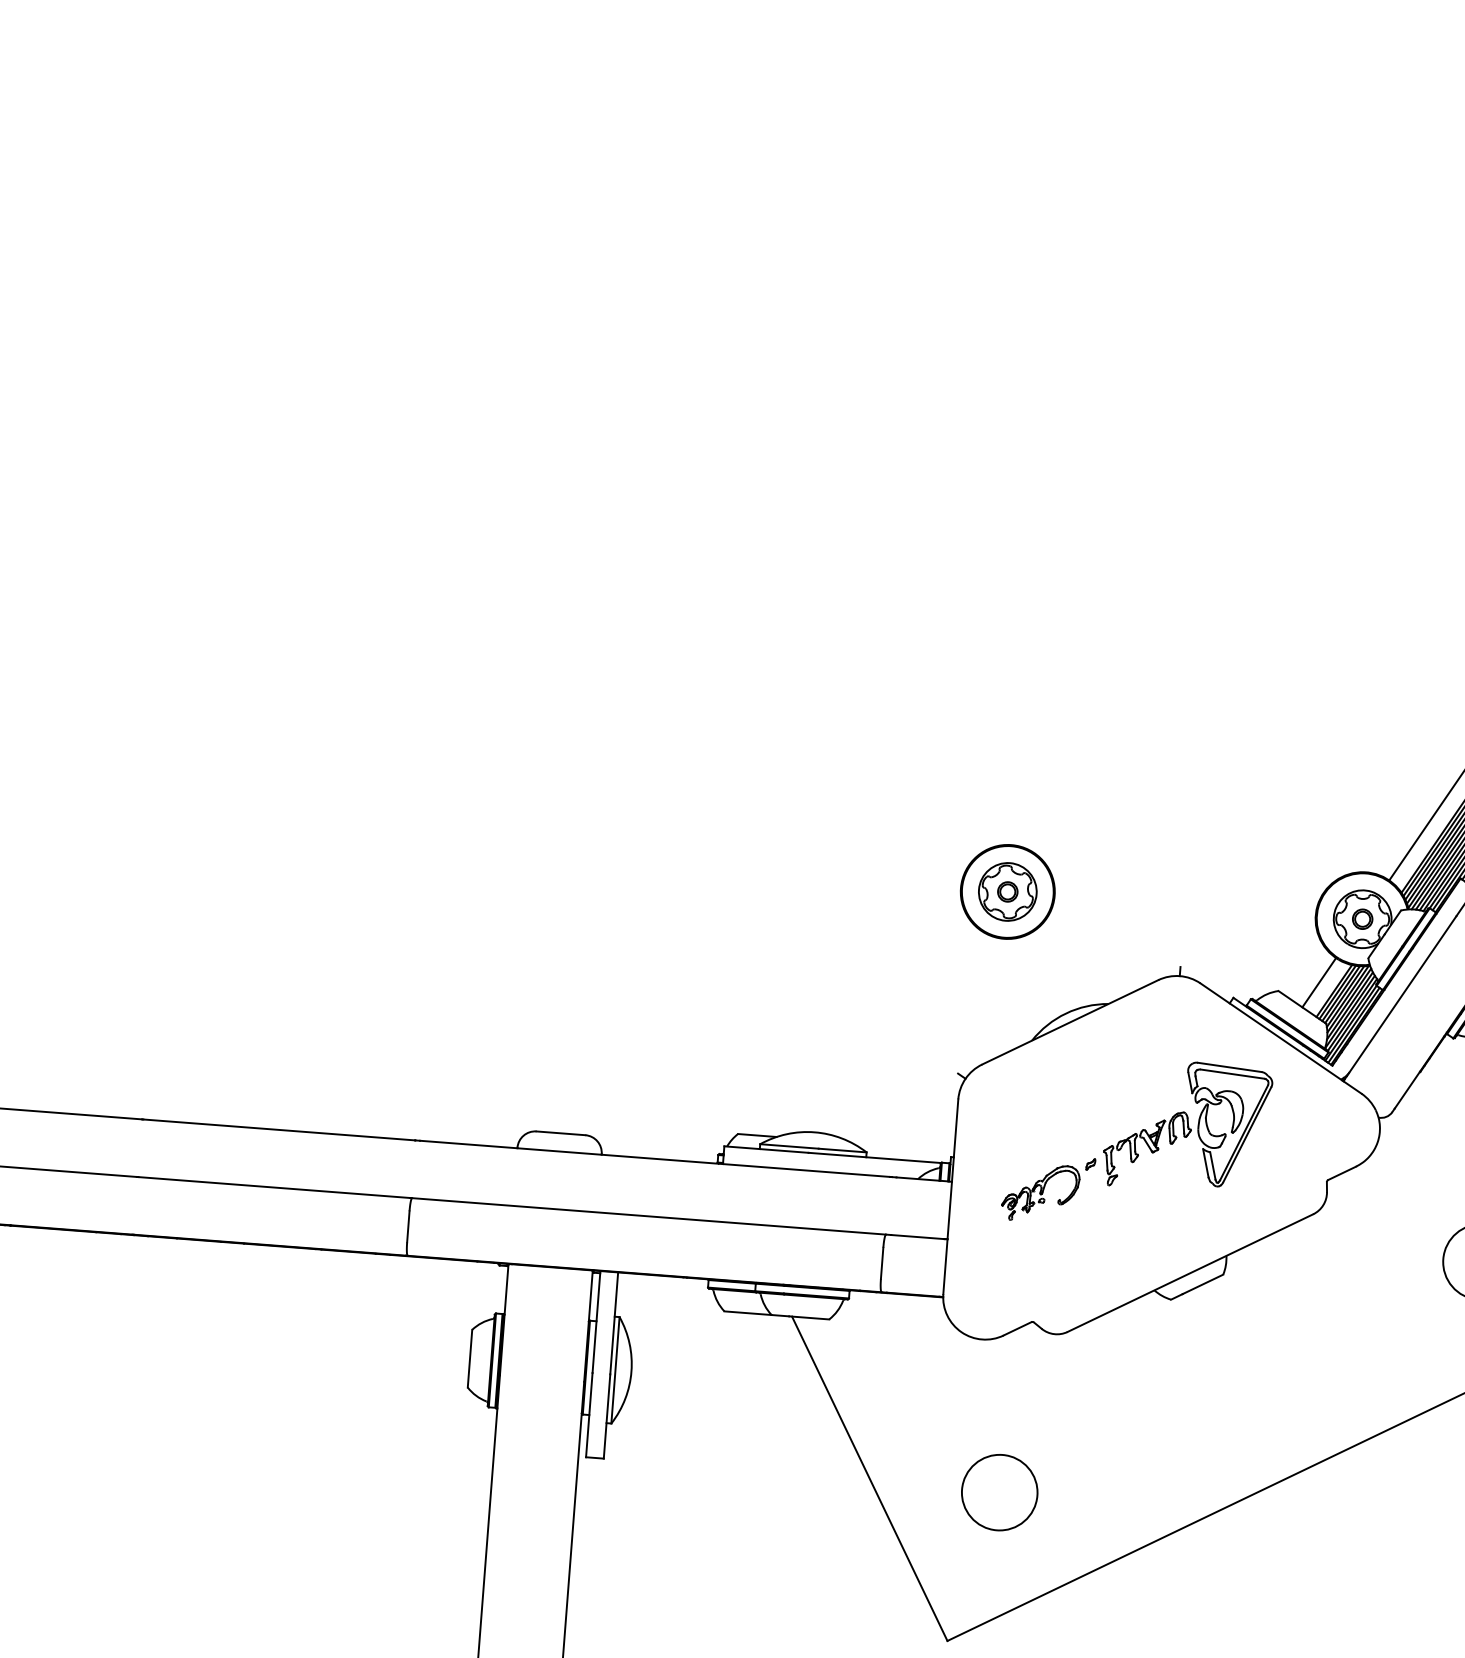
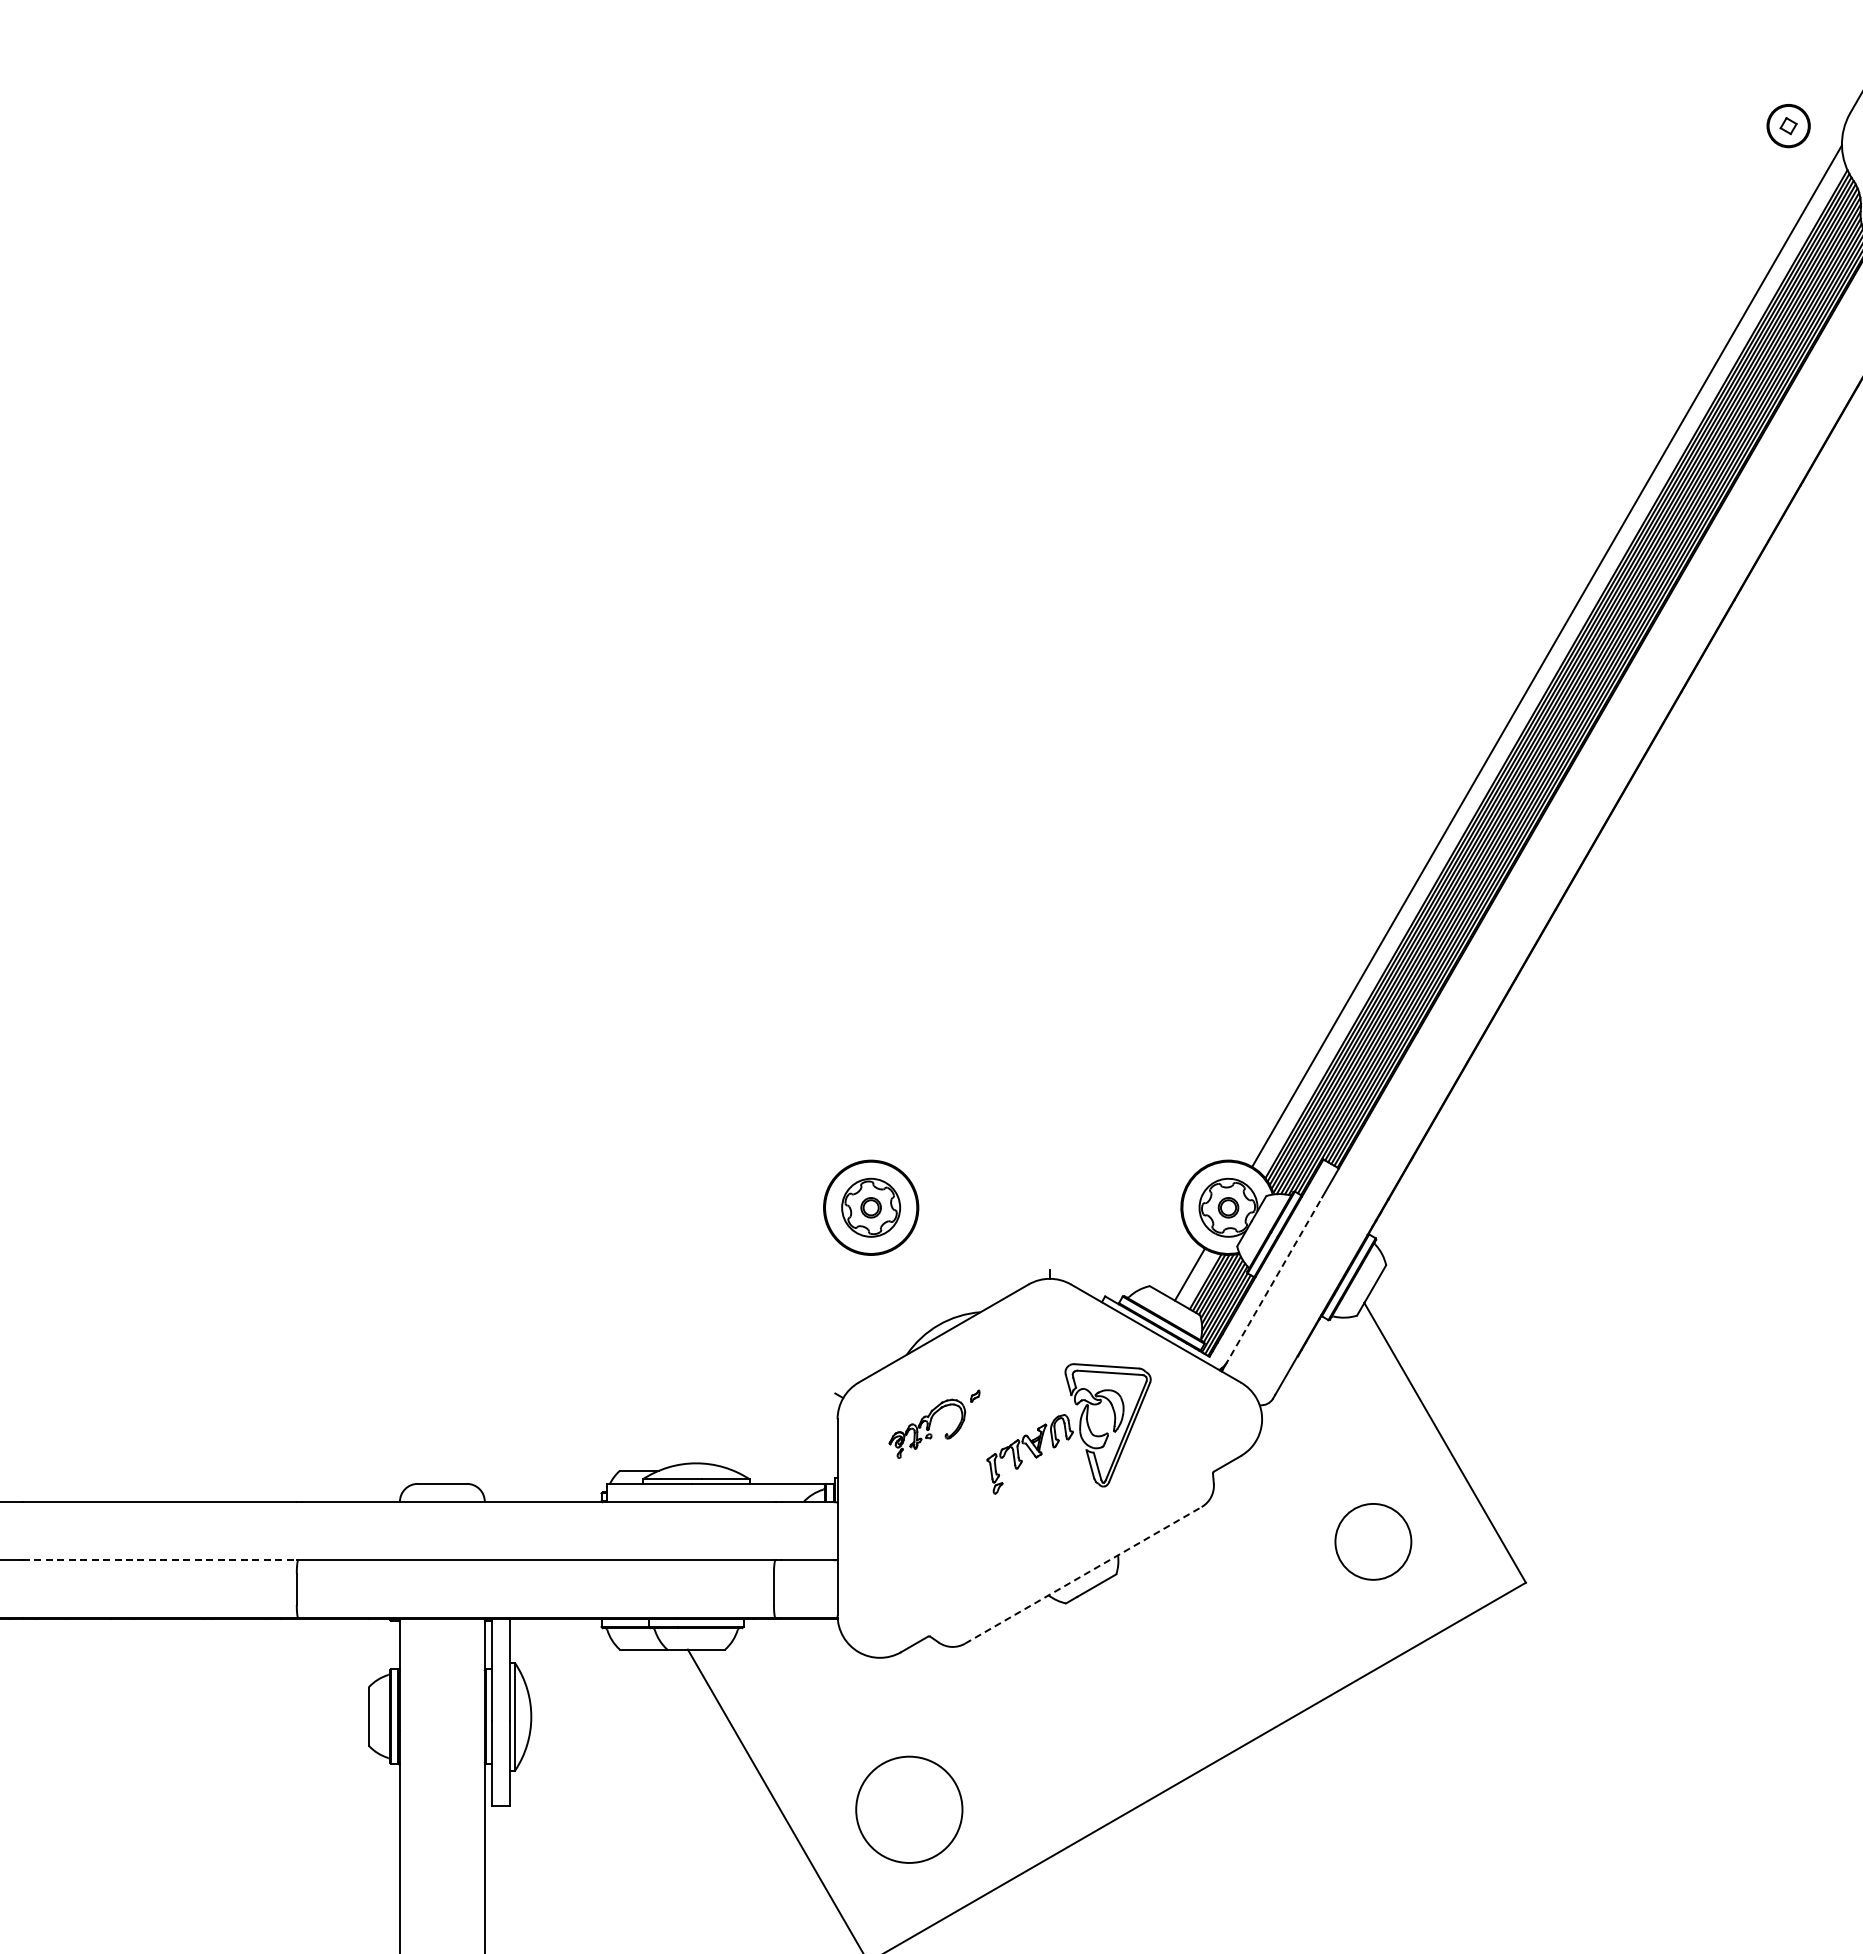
line: (1401, 995) -> (1273, 1281), solid -> dashed
line: (274, 1187) -> (159, 1560), solid -> dashed
part: (1048, 1188) -> (934, 1423), moved
line: (1190, 1273) -> (1083, 1575), solid -> dashed
circle: (999, 1492) -> (909, 1809), size x1.4

